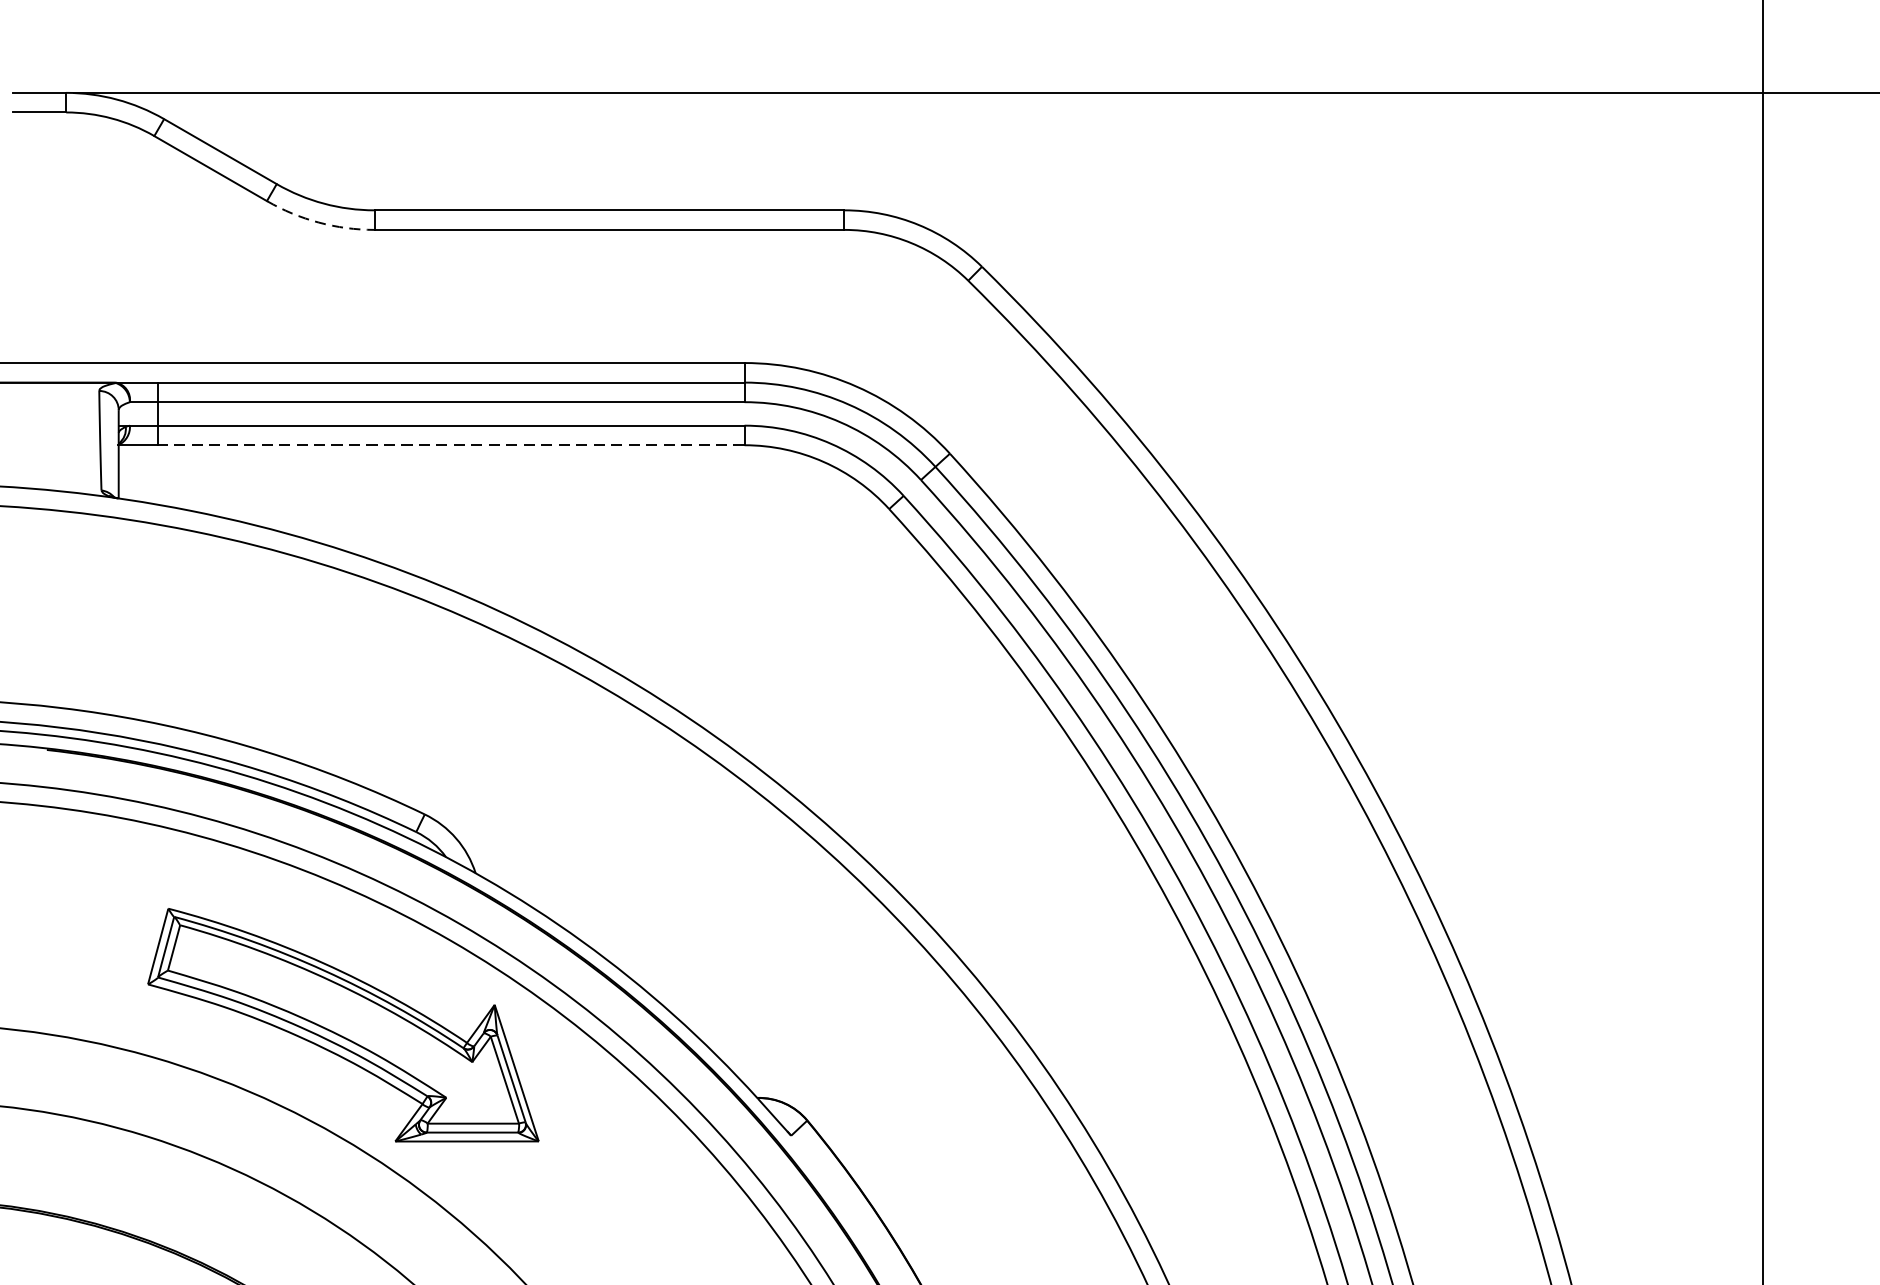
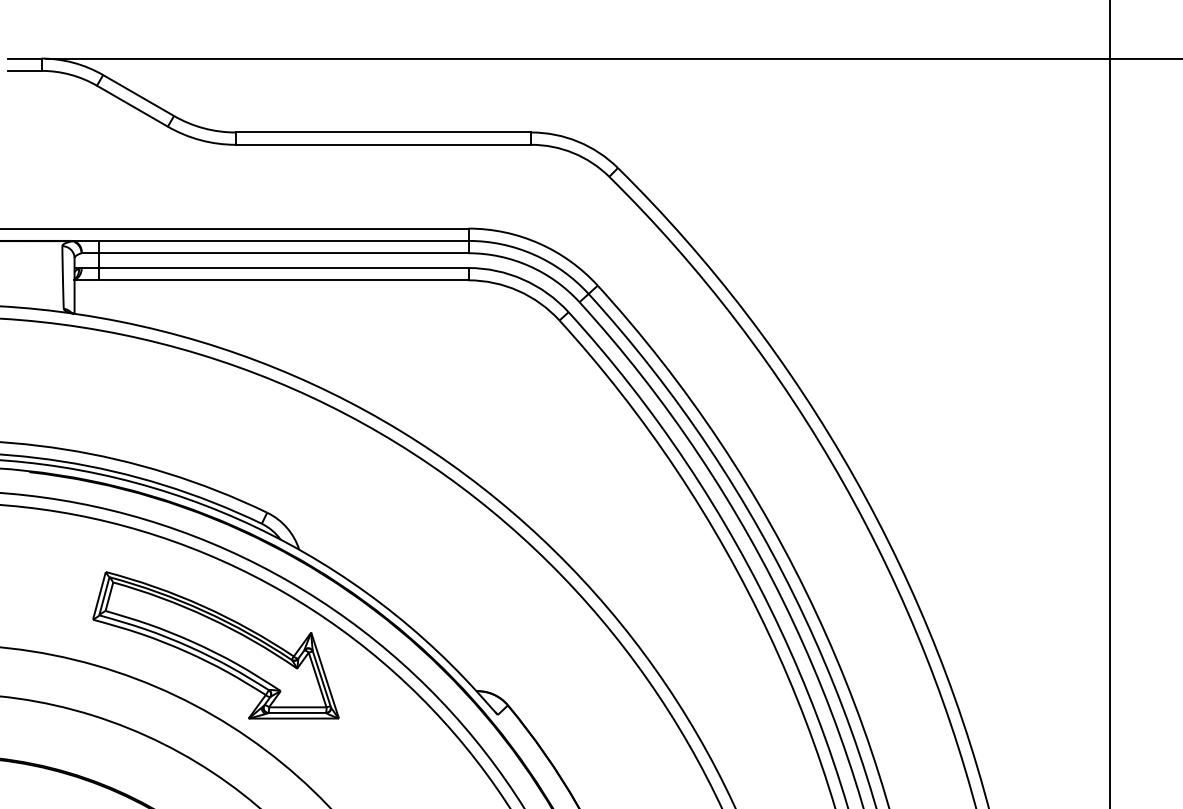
arc: (318, 223) -> (200, 140), dashed -> solid
line: (450, 445) -> (283, 280), dashed -> solid

